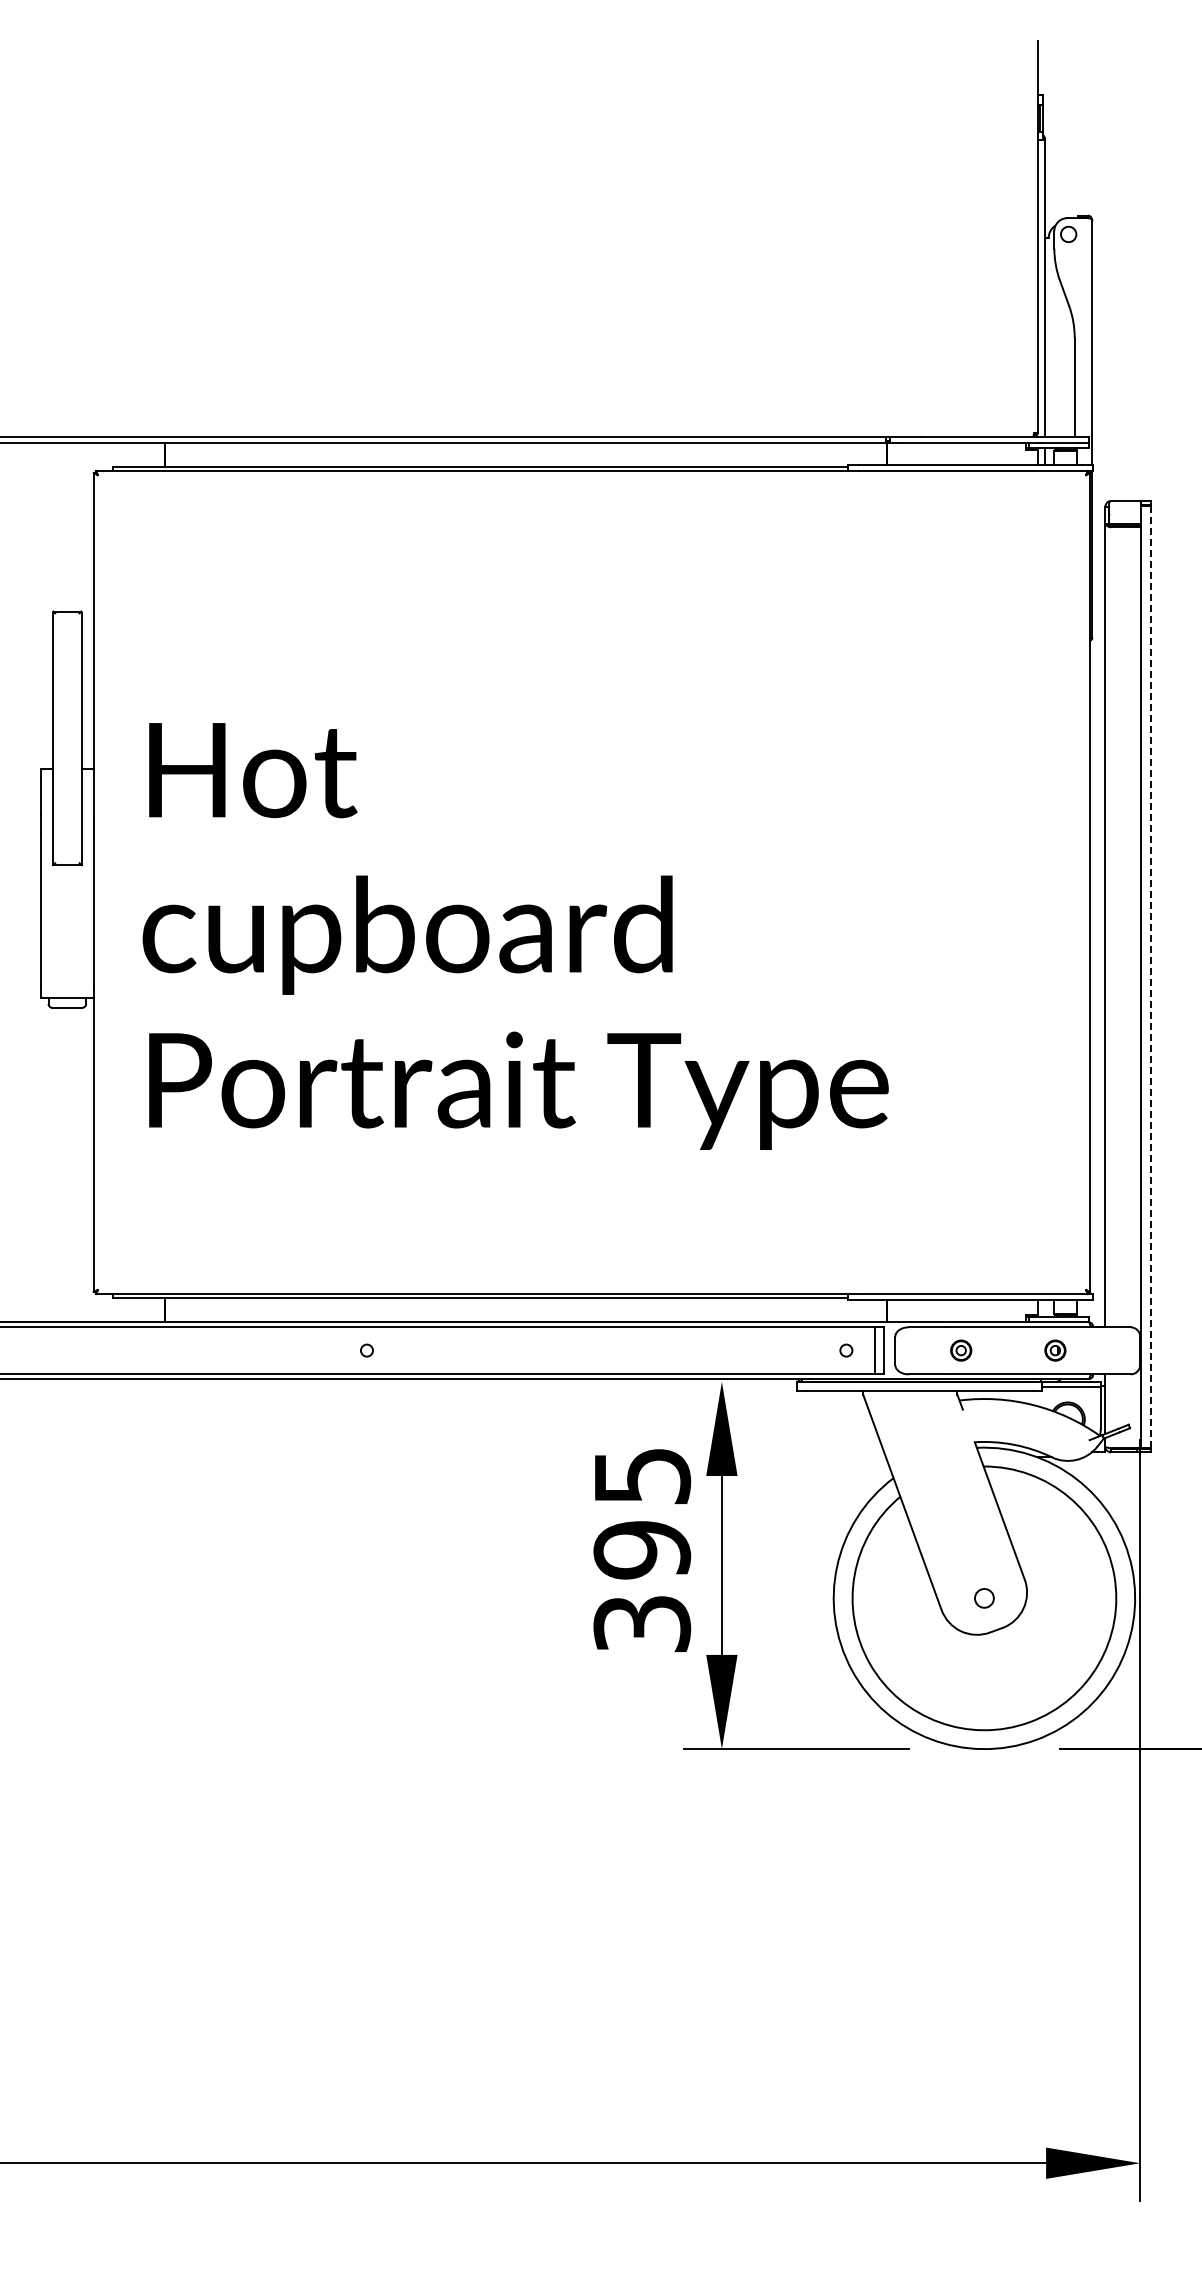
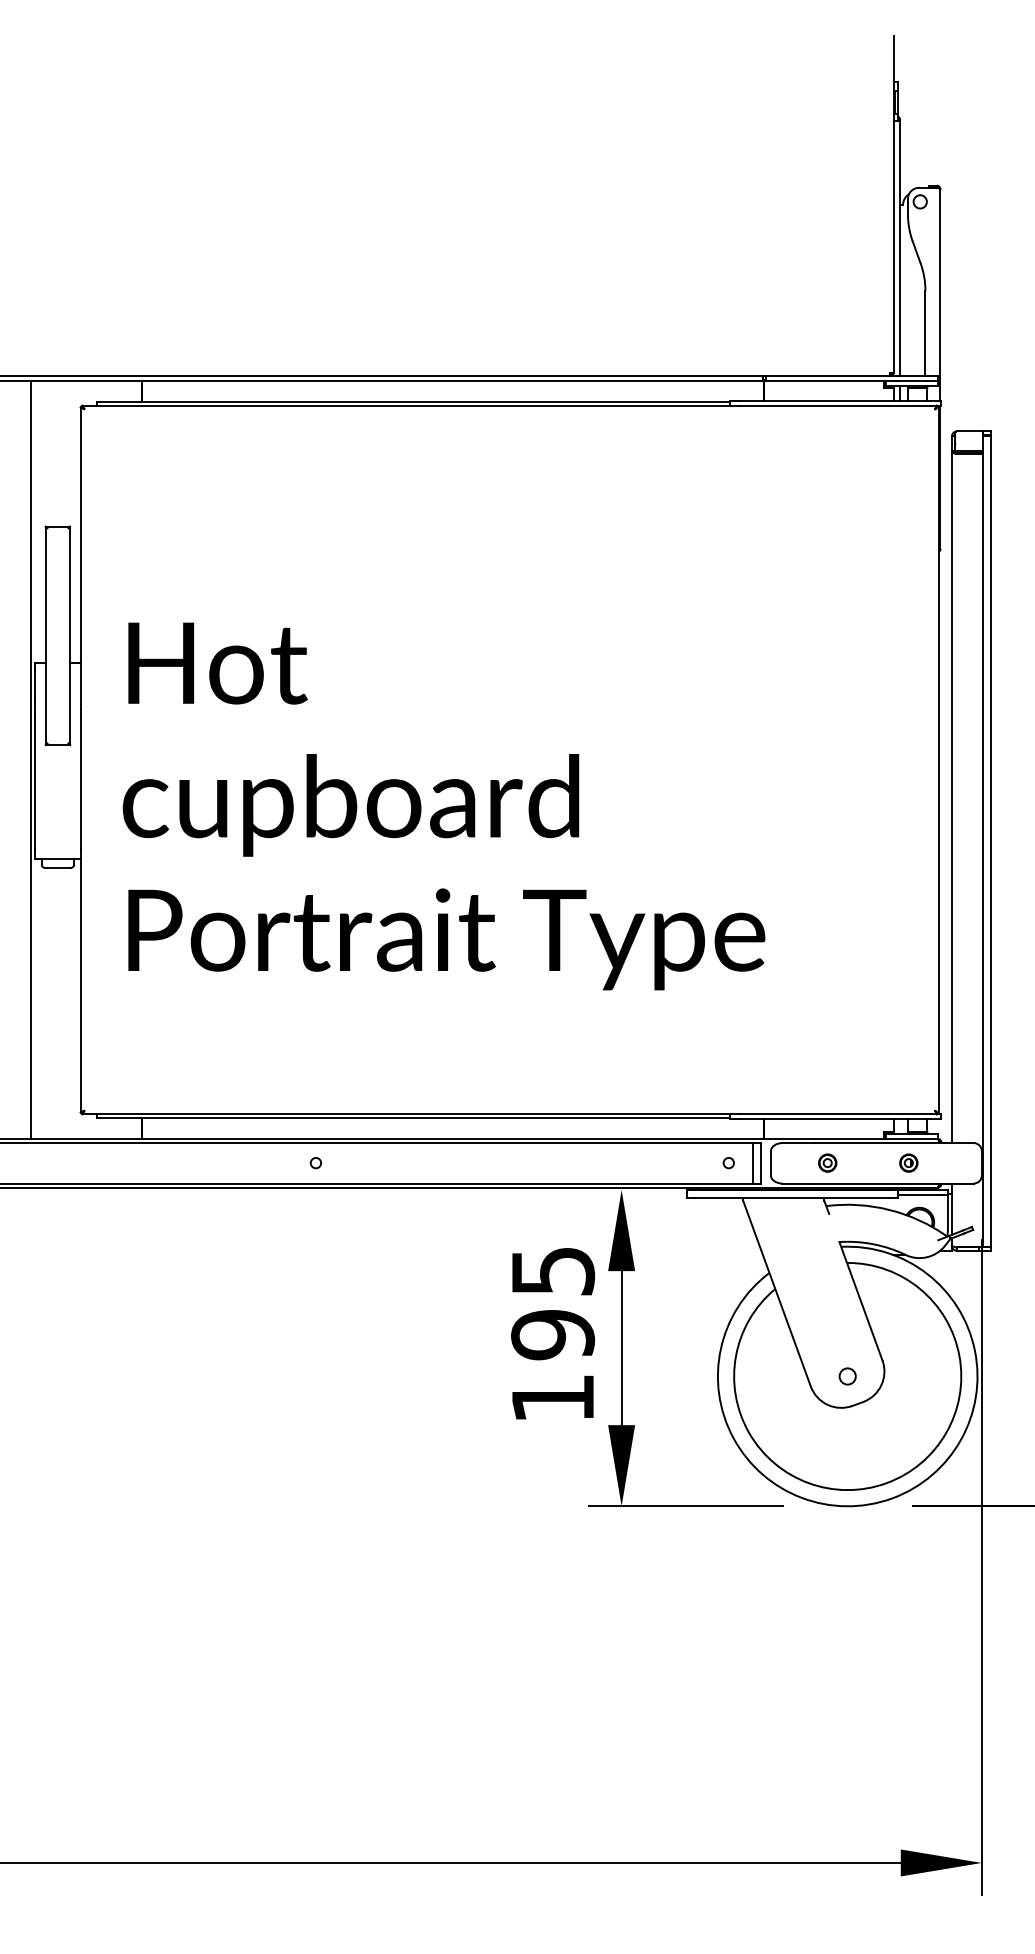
line: (36, 882) -> (31, 759), added
line: (1150, 976) -> (990, 840), dashed -> solid
text: (642, 1624) -> (553, 1398), 395 -> 195

